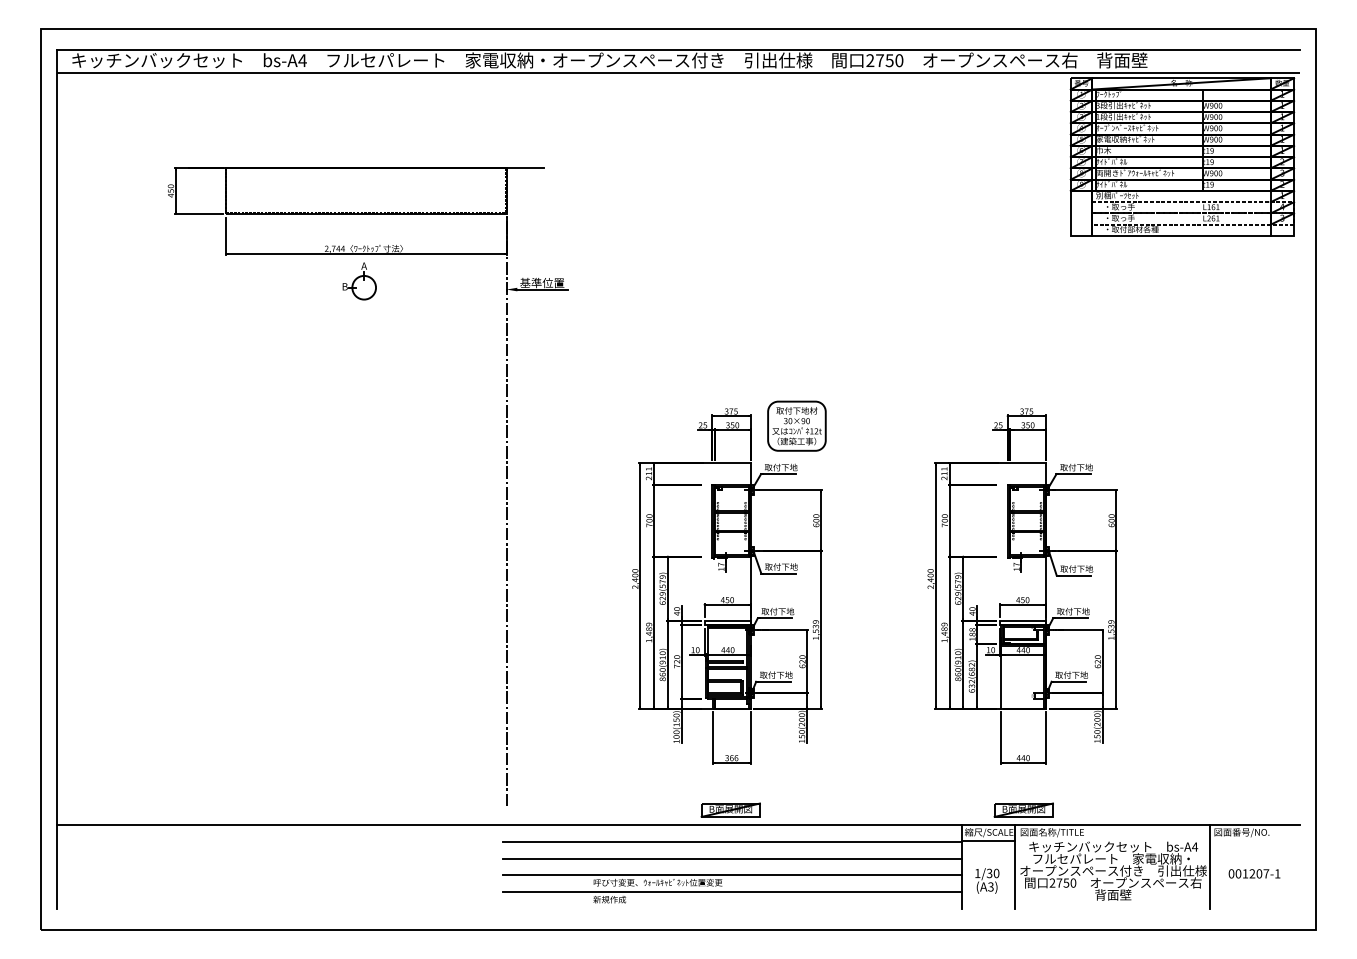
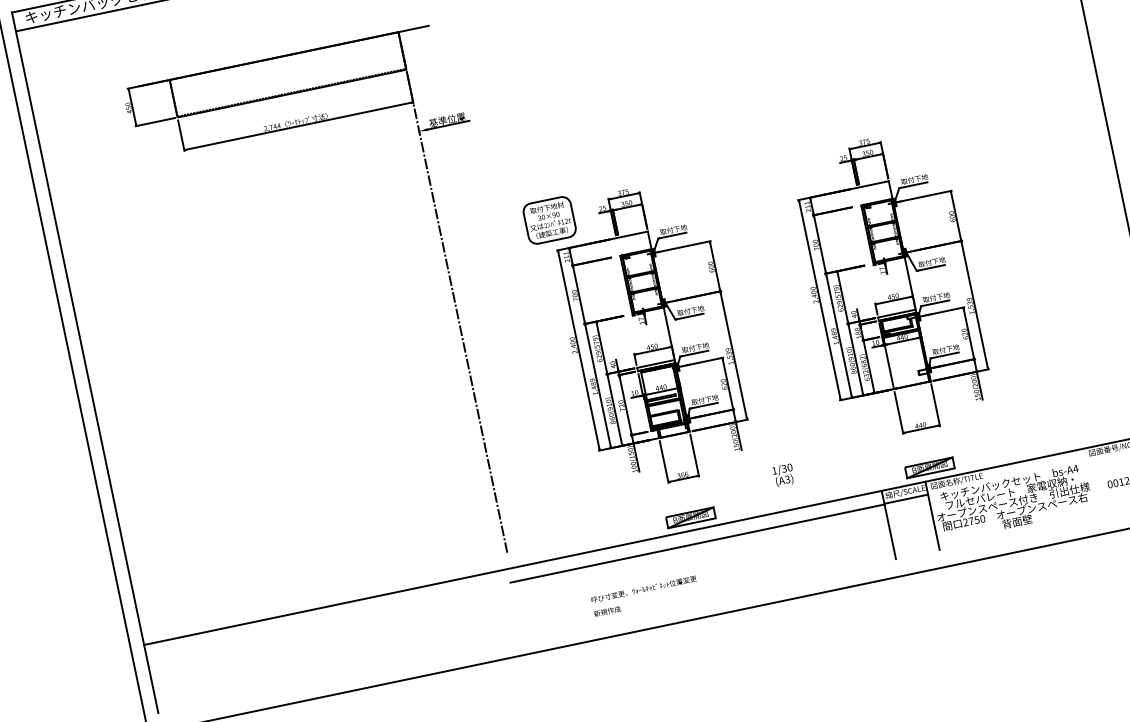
part: (359, 281) -> (297, 149), removed
part: (796, 425) -> (549, 219), moved
line: (732, 858) -> (700, 556), removed
line: (1209, 866) -> (1090, 482), removed
line: (732, 875) -> (703, 570), removed
text: (987, 880) -> (783, 474), moved
line: (732, 892) -> (706, 584), removed

